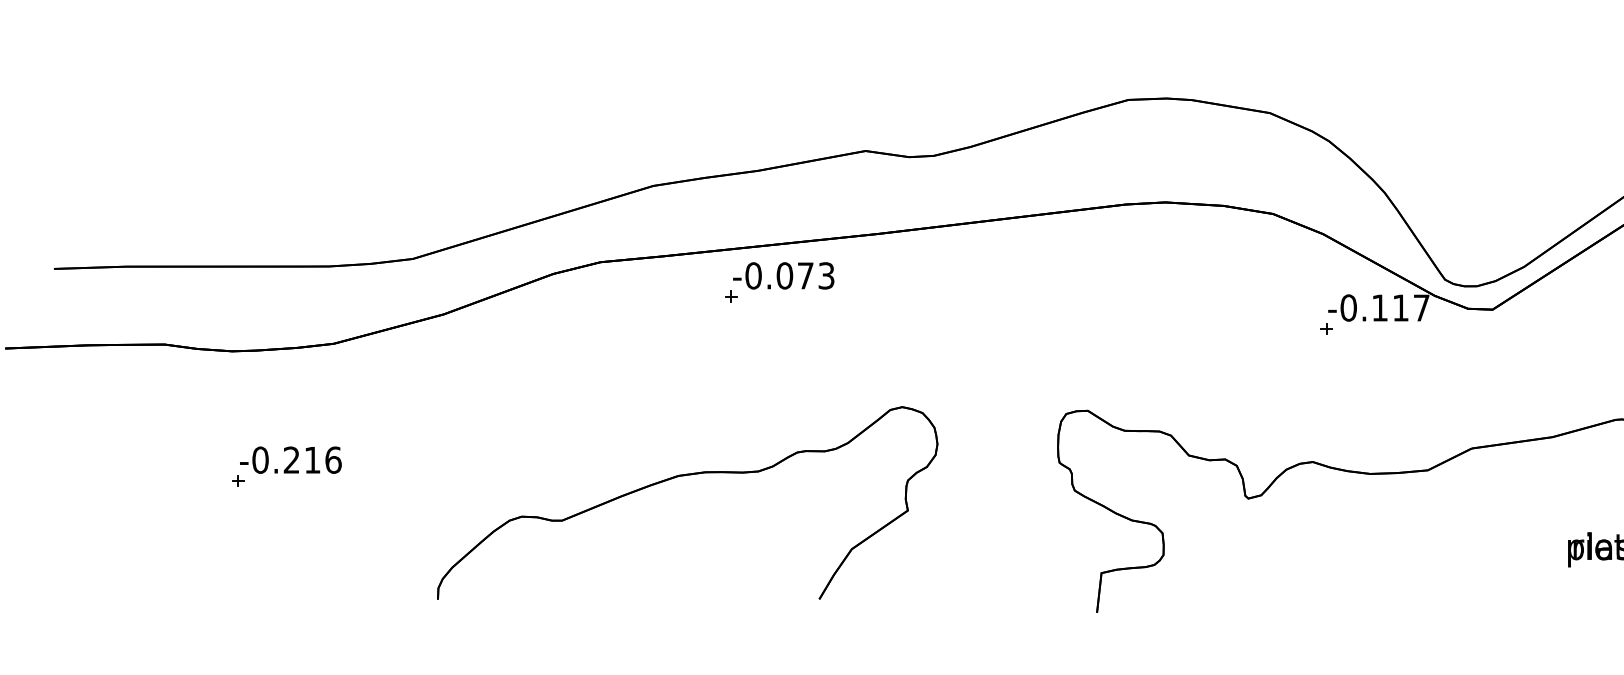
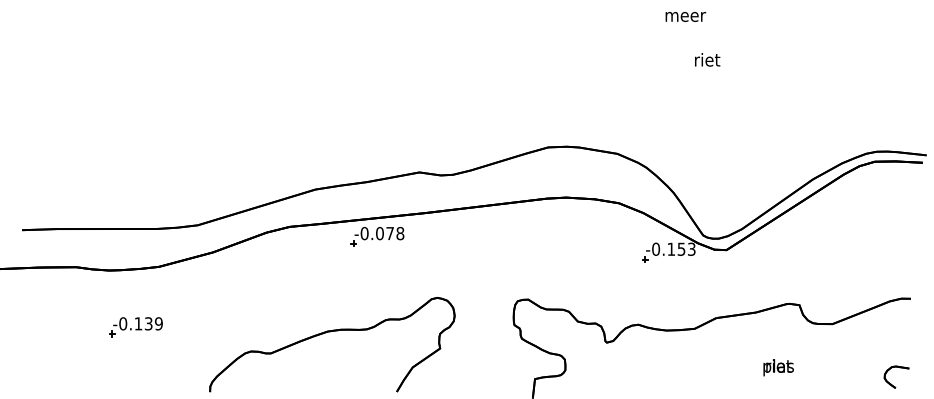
text: (826, 275) -> (400, 233), -0.073 -> -0.078
text: (1410, 306) -> (686, 248), -0.117 -> -0.153
text: (312, 459) -> (148, 323), -0.216 -> -0.139

